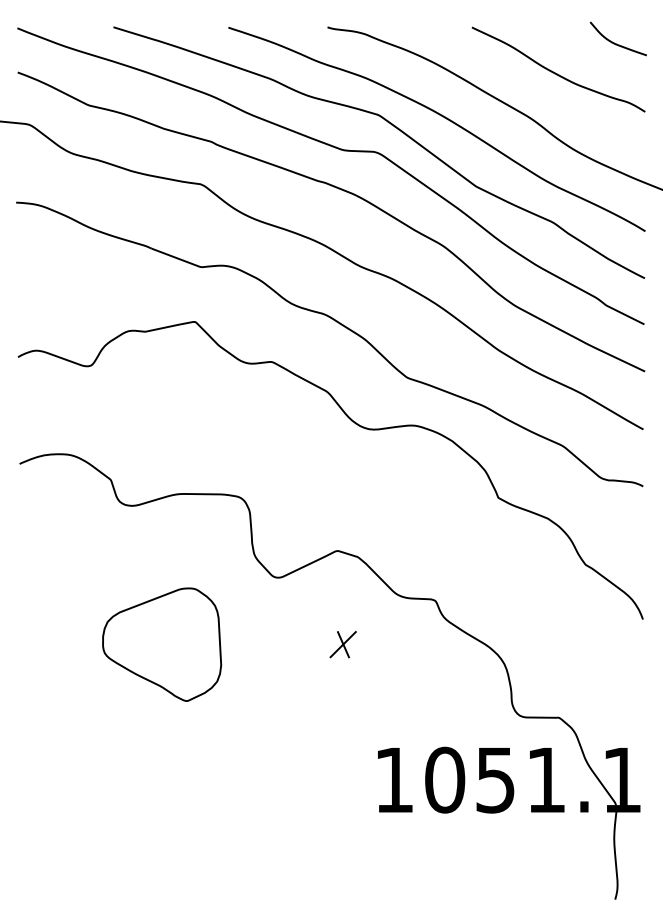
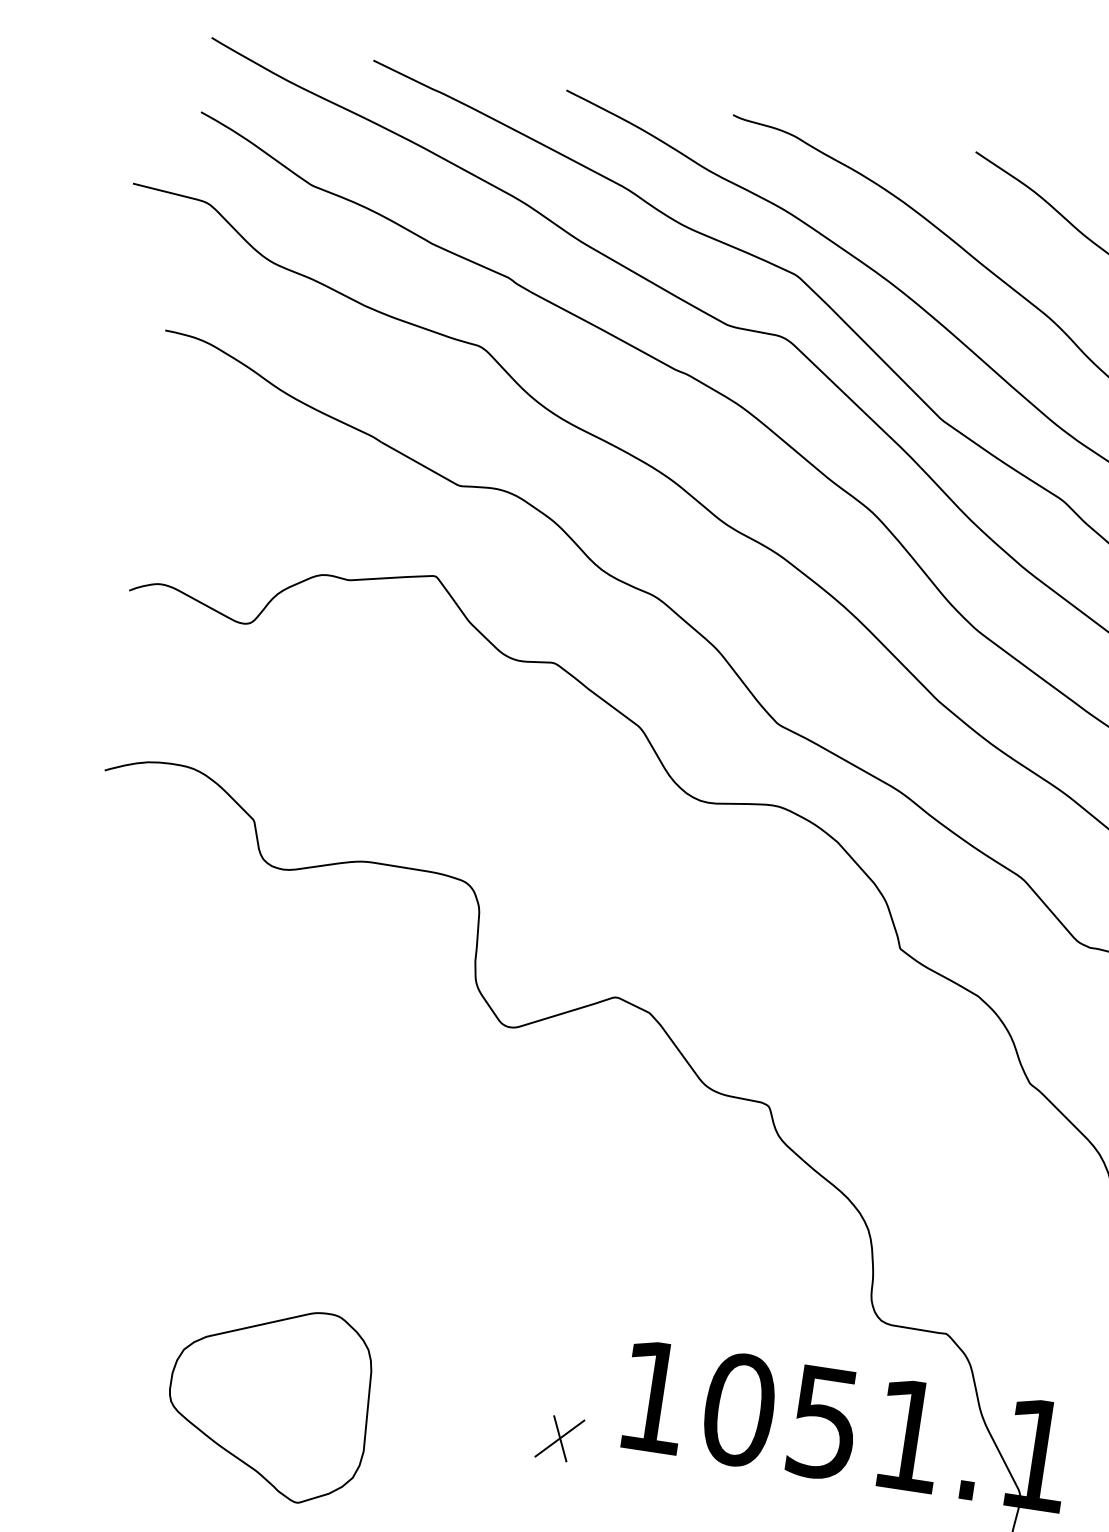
part: (162, 644) -> (270, 1401), moved
part: (342, 644) -> (558, 1438), moved

